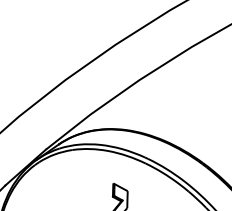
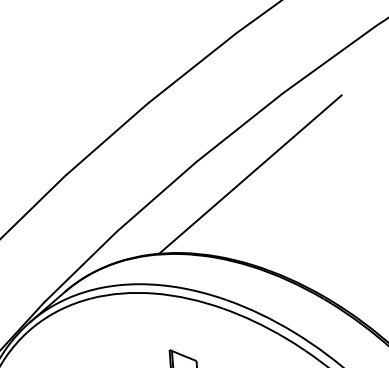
line: (168, 90) -> (249, 174), added

